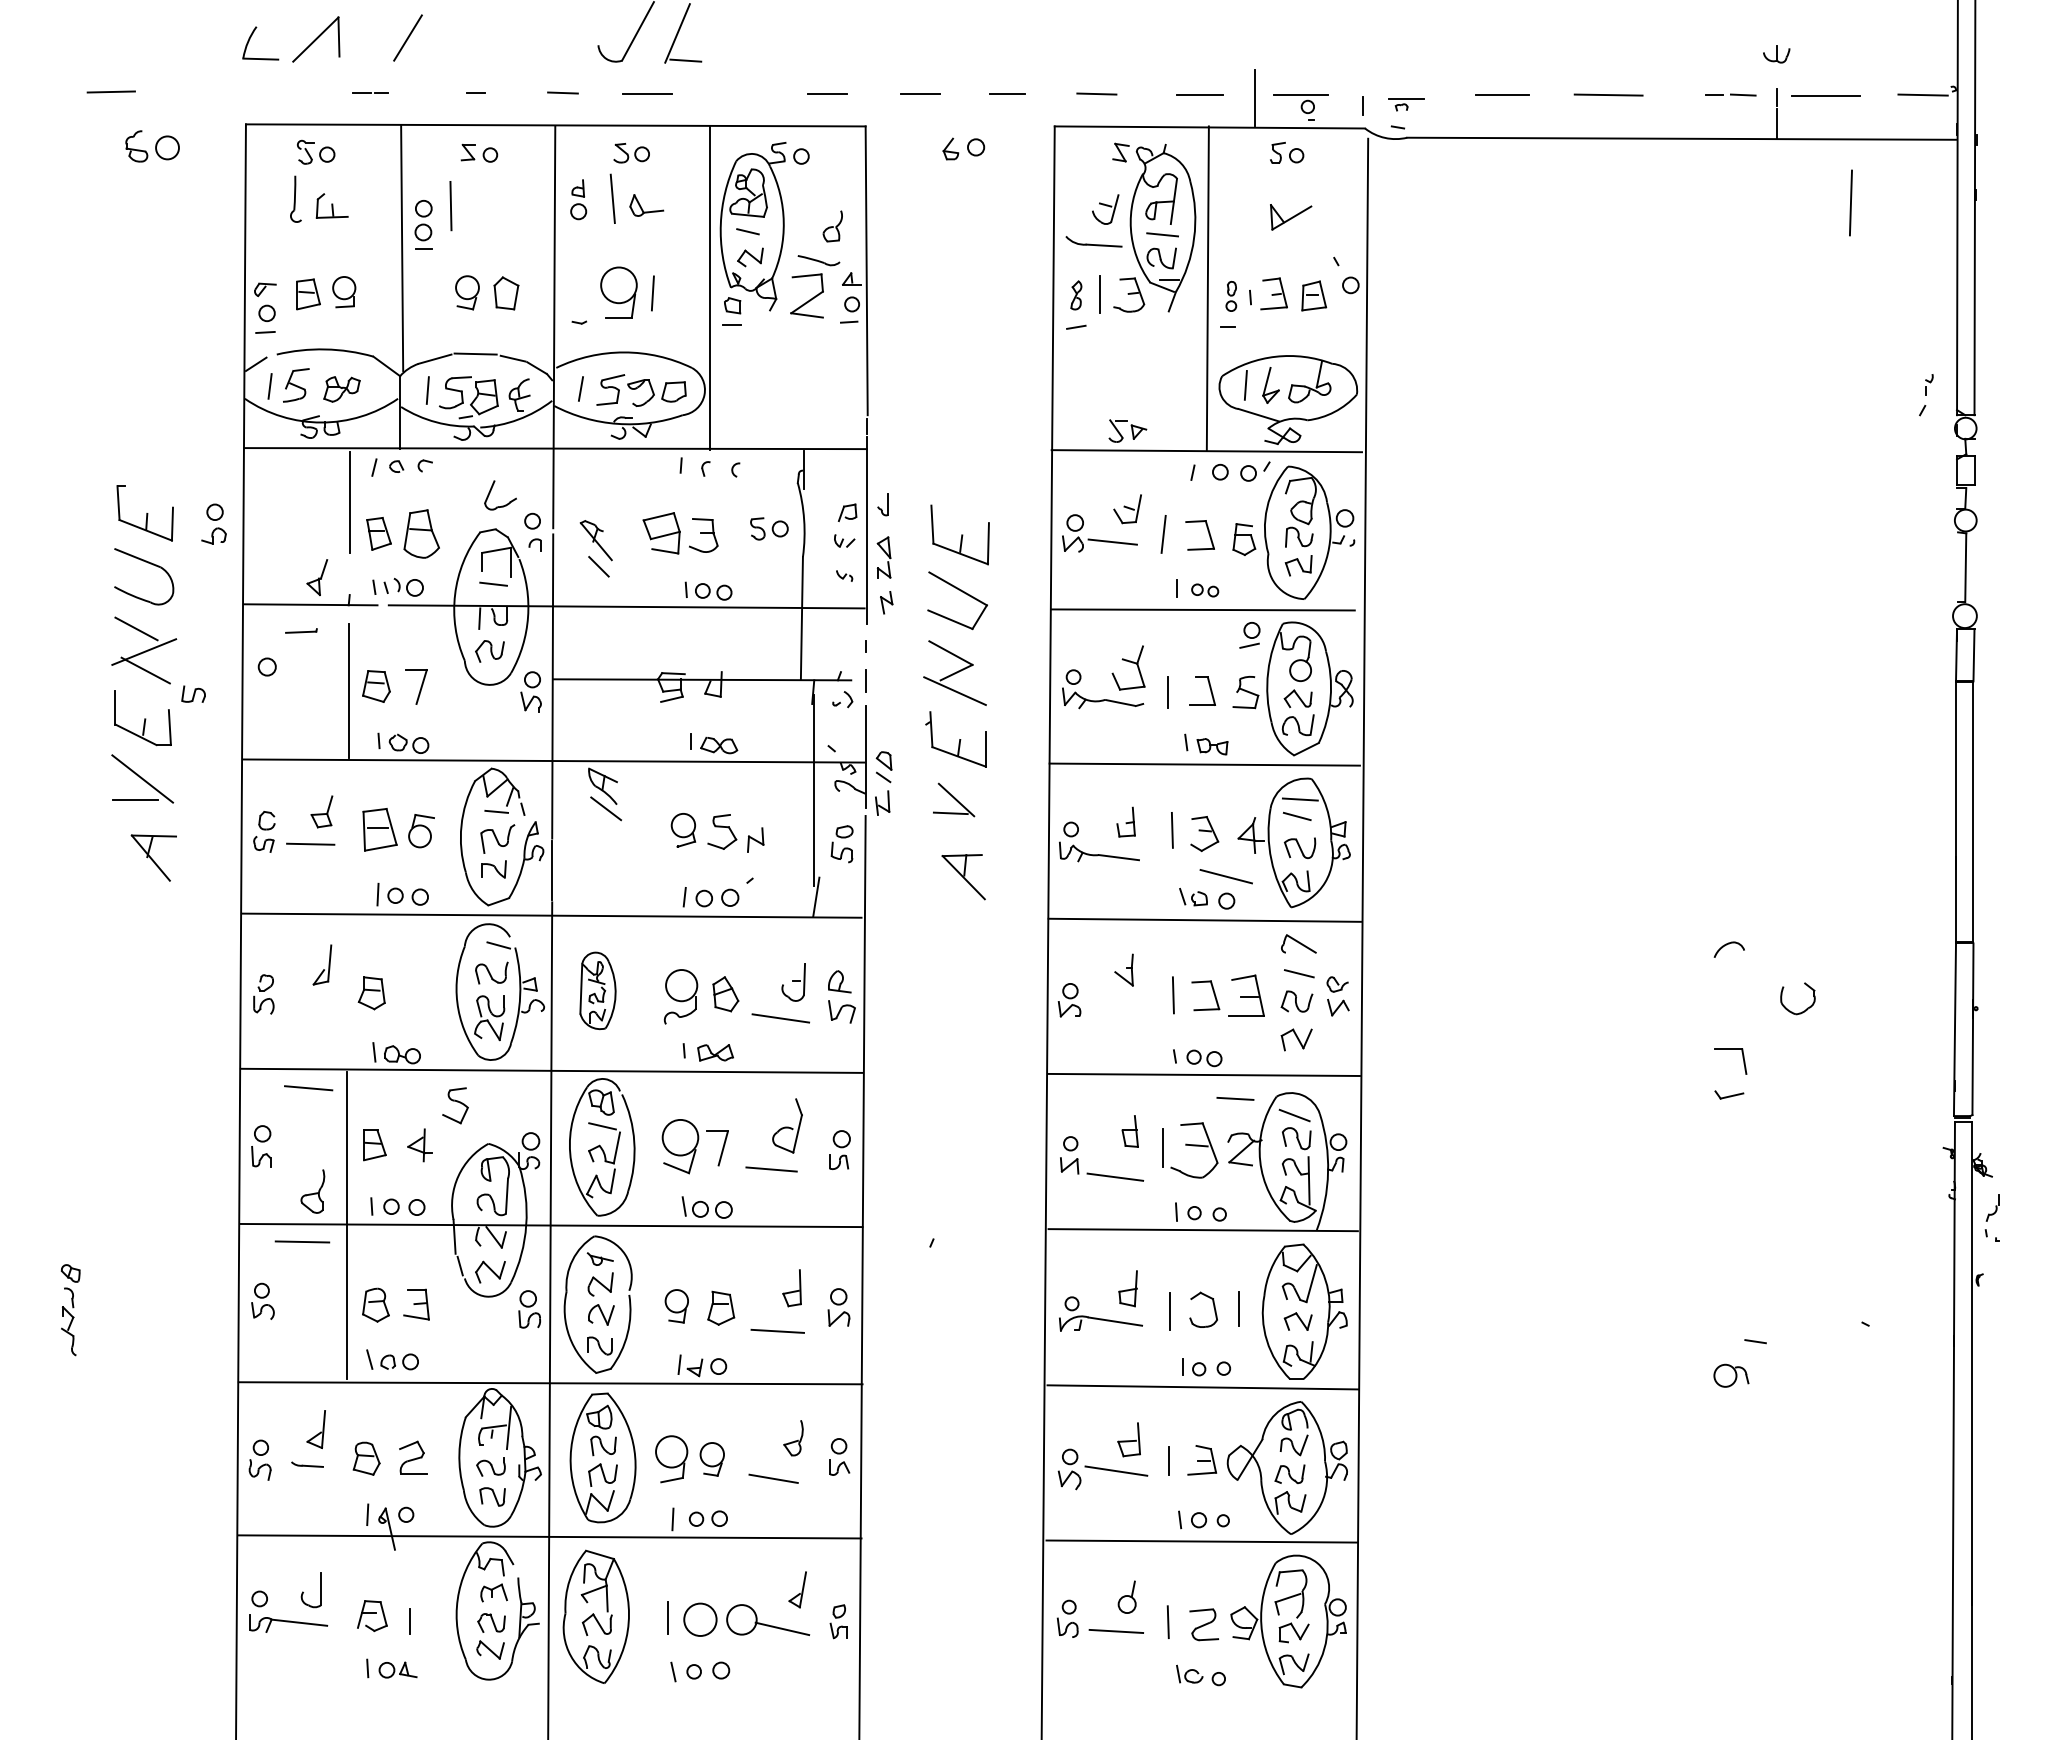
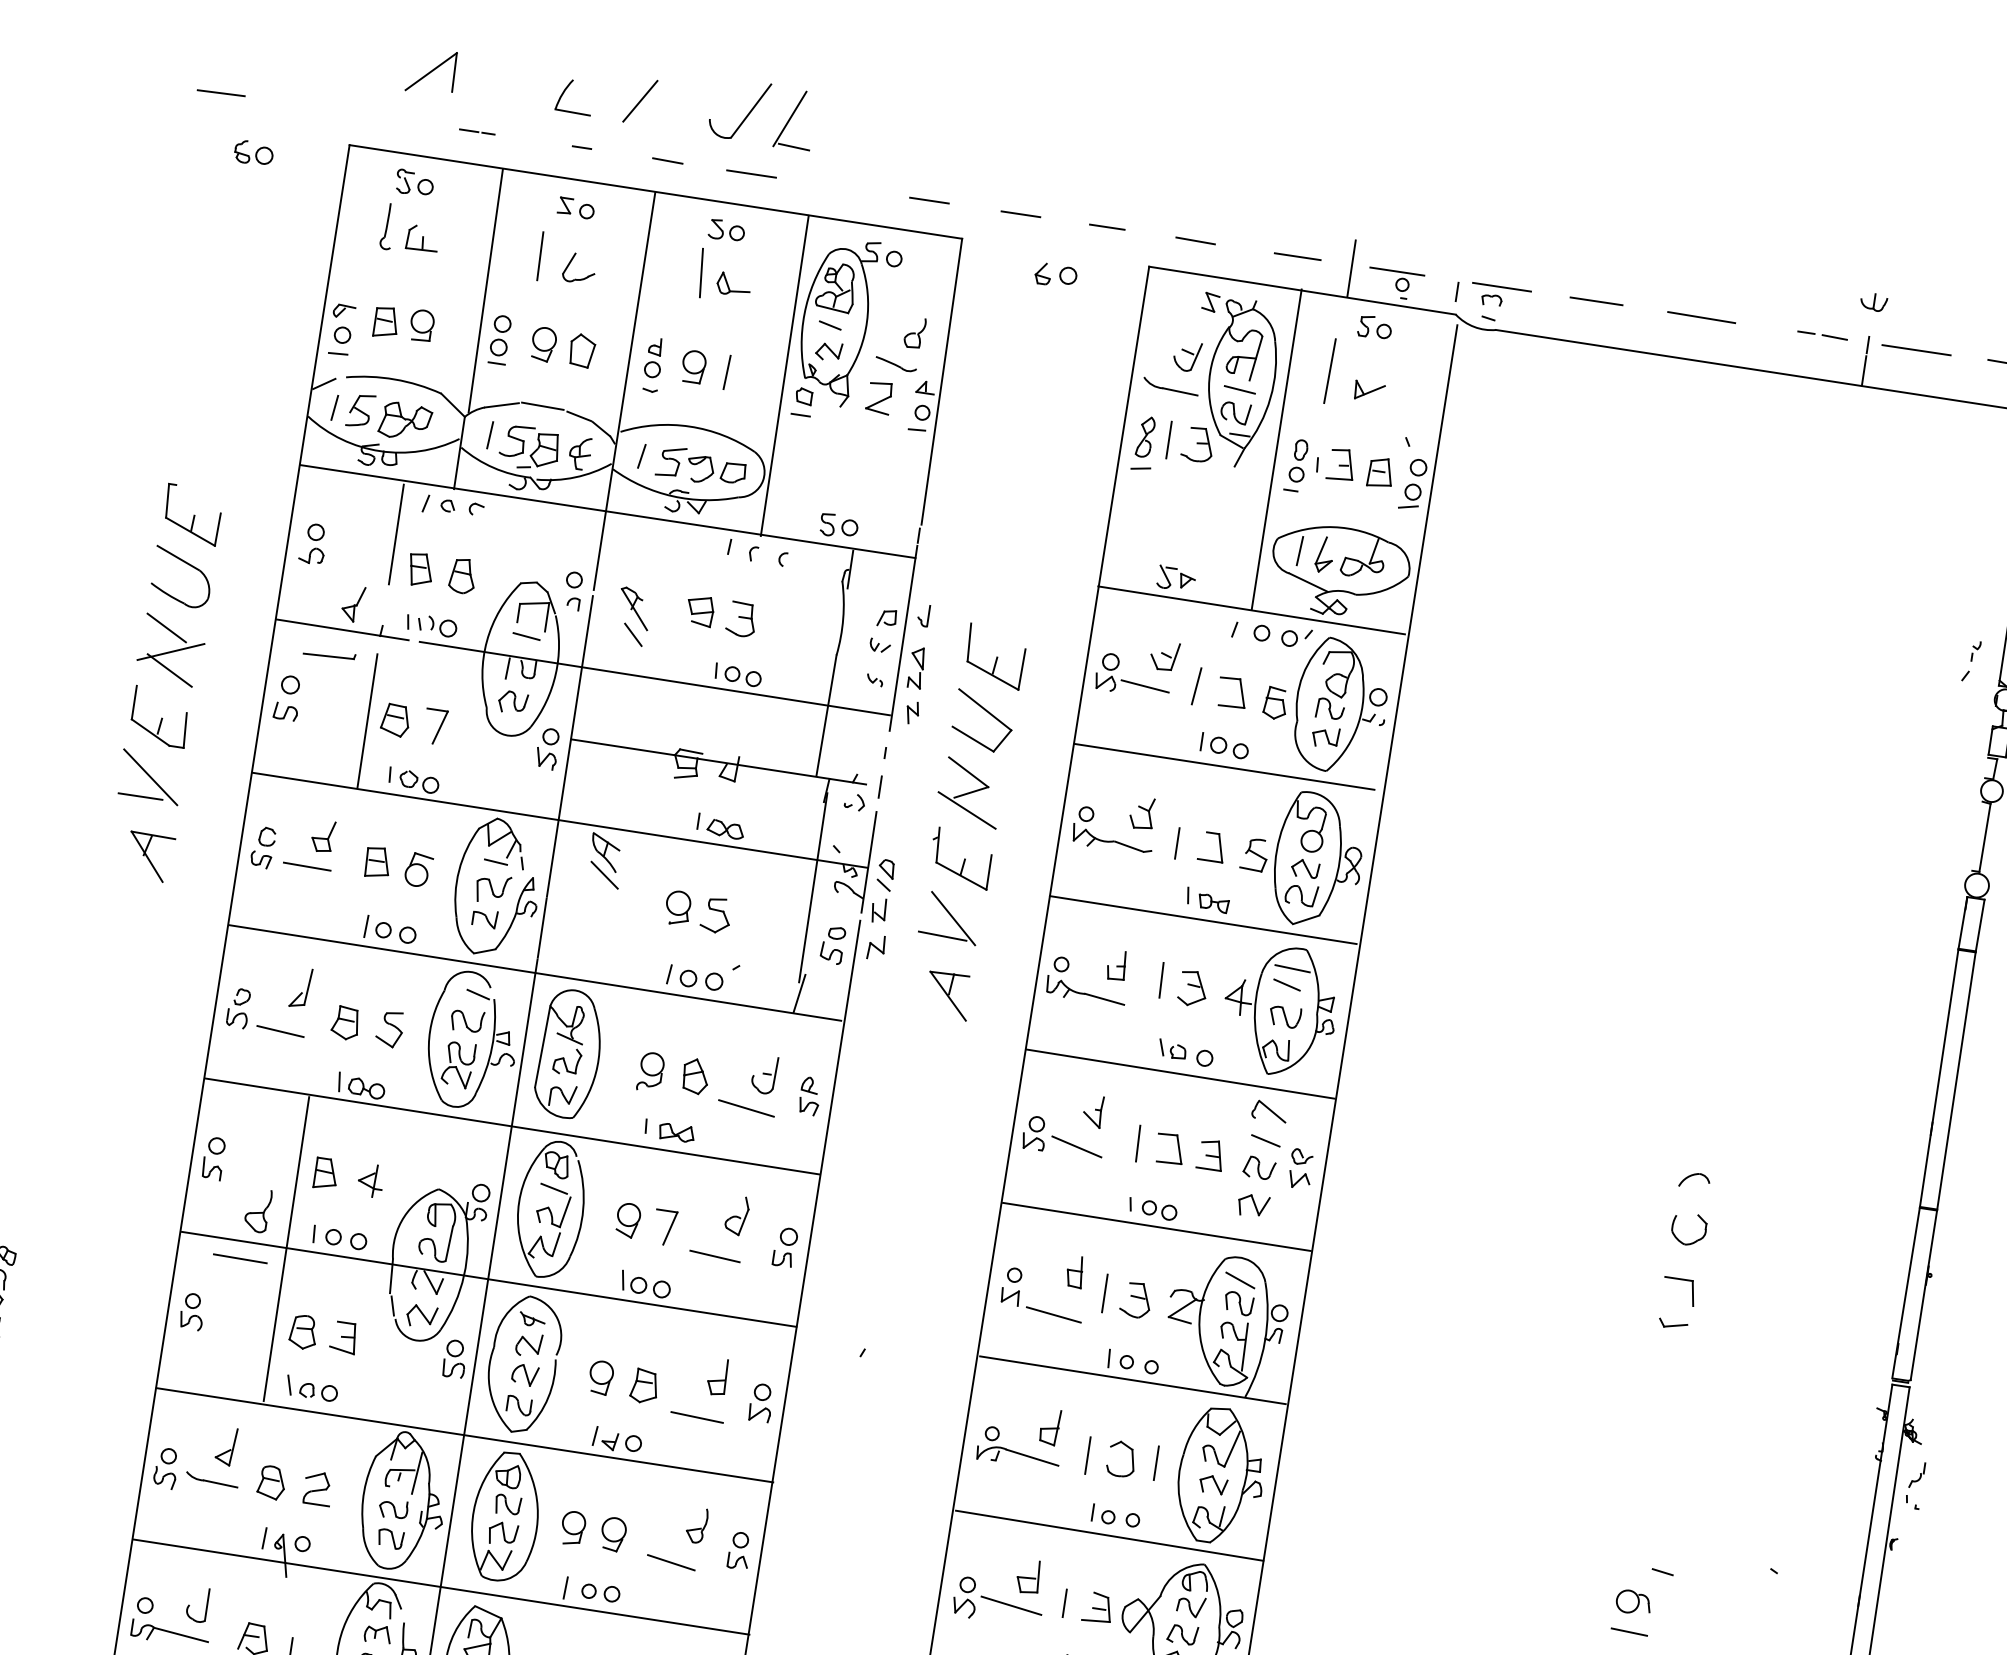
line: (407, 37) -> (639, 100), moved
part: (250, 39) -> (565, 91), moved
part: (1406, 104) -> (1500, 297), size x1.67
part: (152, 146) -> (253, 153), size x0.71
part: (578, 199) -> (654, 357), moved
line: (1850, 202) -> (1329, 370), moved
part: (1290, 217) -> (1368, 391), size x0.71
part: (423, 224) -> (500, 339), moved
part: (619, 292) -> (694, 366), size x0.62
part: (806, 295) -> (878, 397), size x0.71
part: (1076, 295) -> (1145, 437), size x1.43
part: (1231, 296) -> (1298, 461), size x1.43
part: (341, 389) -> (404, 421), size x1.43
part: (491, 491) -> (571, 263), moved
part: (213, 523) -> (312, 543), moved
part: (769, 528) -> (839, 525), moved
part: (421, 533) -> (462, 575), size x0.71
part: (661, 533) -> (700, 611), size x0.71
part: (1204, 590) -> (1228, 747), size x1.43
part: (301, 630) -> (329, 653), size x1.67
part: (1249, 635) -> (1409, 496), moved
part: (1128, 667) -> (1142, 812), size x0.71
part: (193, 693) -> (285, 711), moved
part: (953, 799) -> (949, 917), size x1.43
part: (379, 829) -> (377, 862), size x0.71
part: (755, 839) -> (876, 946), moved
line: (1225, 876) -> (1076, 1146), moved
part: (597, 990) -> (569, 1053), size x1.67
part: (1247, 995) -> (1211, 1154), size x0.71
part: (680, 996) -> (650, 1071), size x0.71
part: (841, 996) -> (809, 1095), size x0.71
part: (1807, 1007) -> (1697, 1239), moved
line: (308, 1088) -> (280, 1031), moved
line: (1235, 1098) -> (1629, 1631), moved
part: (455, 1105) -> (389, 1028), moved
part: (787, 1125) -> (737, 1215), size x0.71
part: (680, 1146) -> (628, 1220), size x0.62
part: (1194, 1150) -> (1136, 1300), size x0.62
part: (671, 1459) -> (573, 1528), size x0.71
part: (307, 1464) -> (212, 1479), size x1.67

